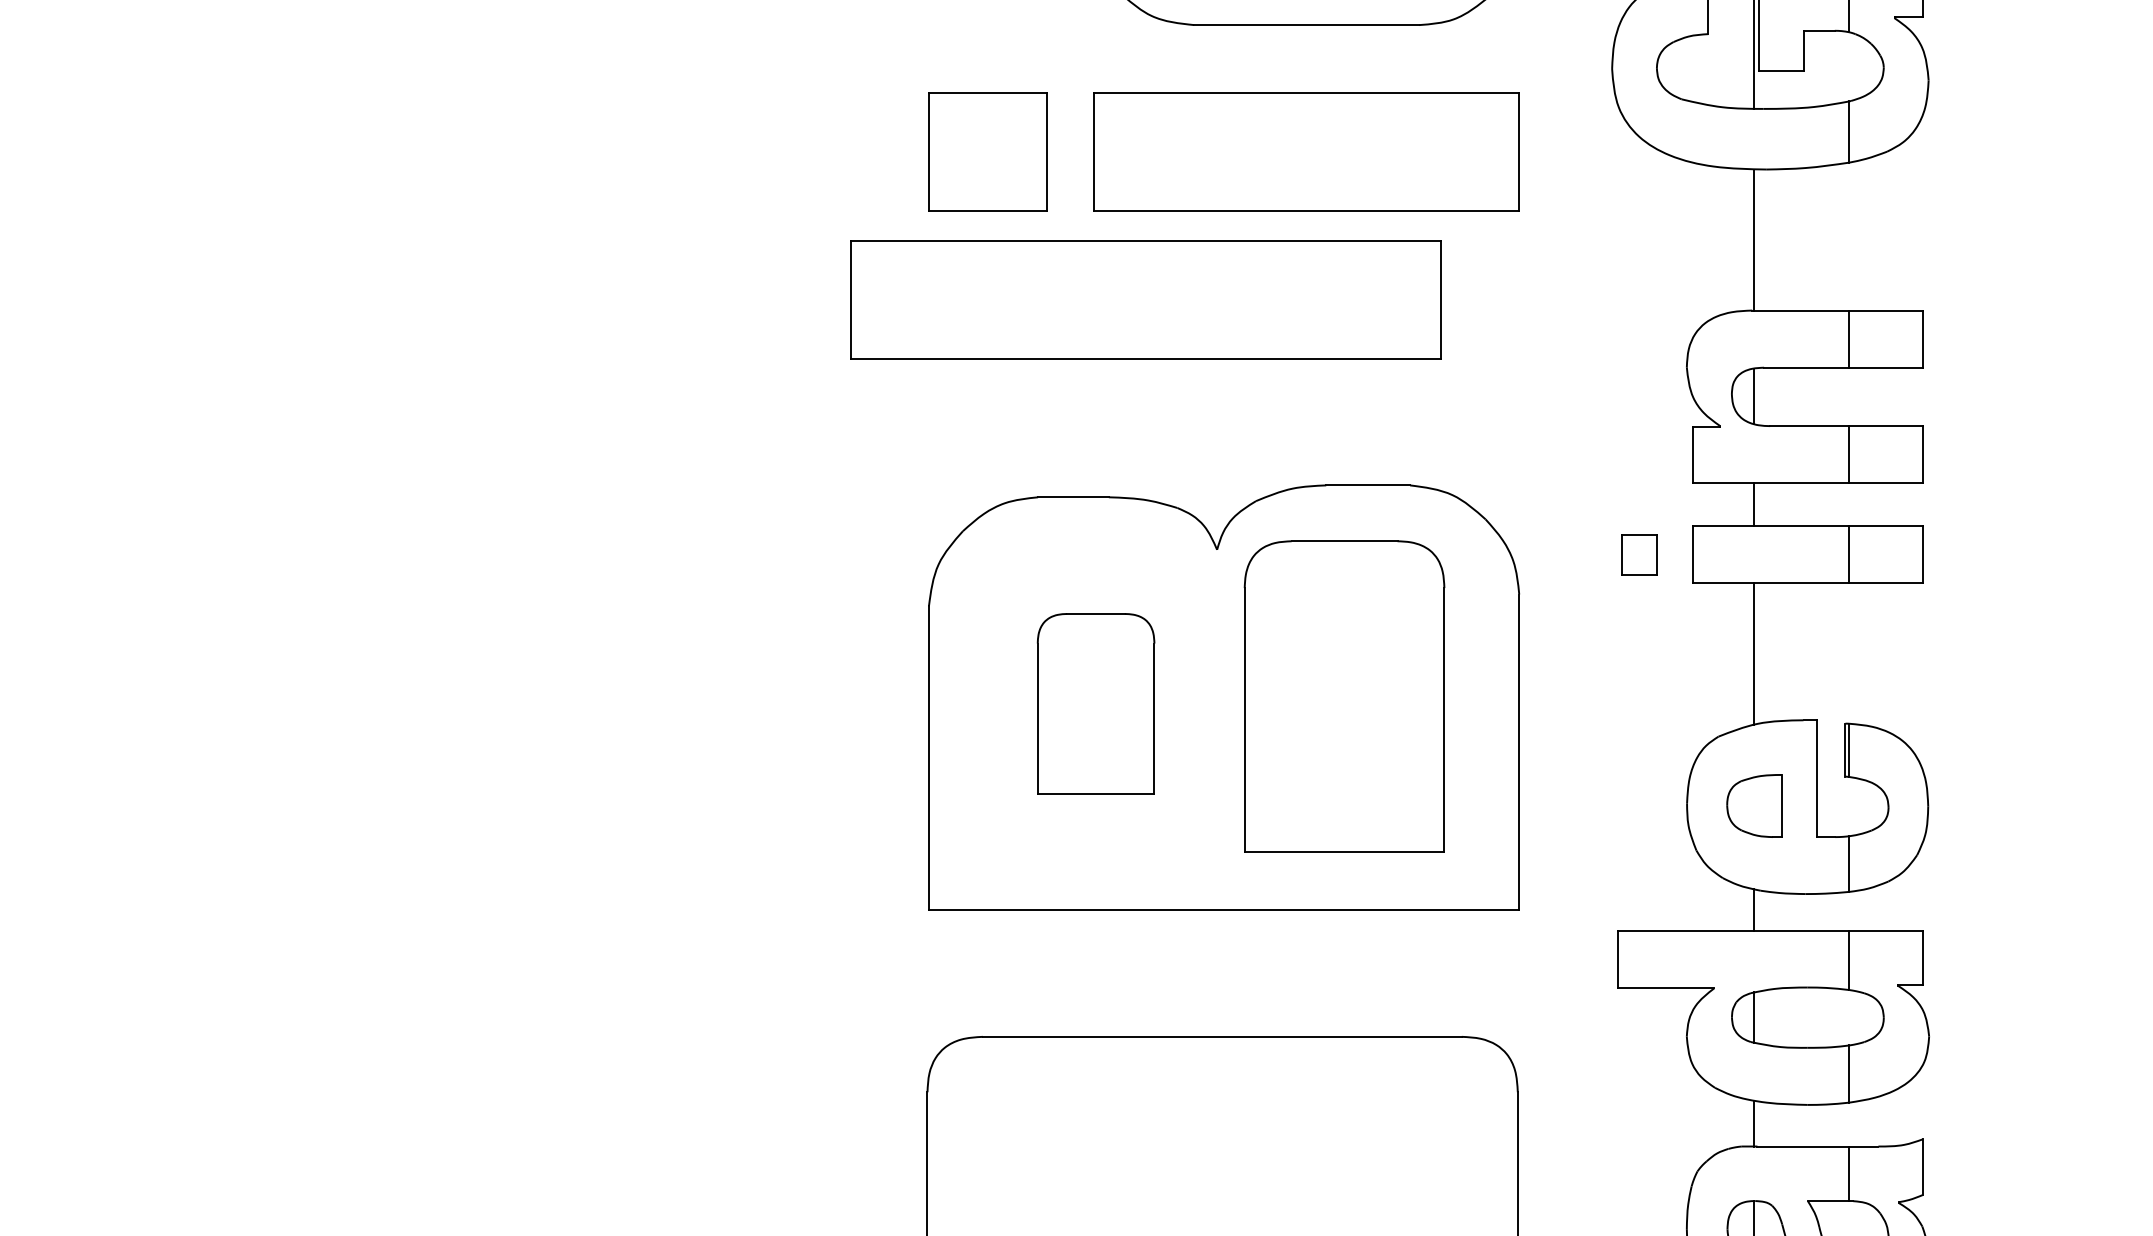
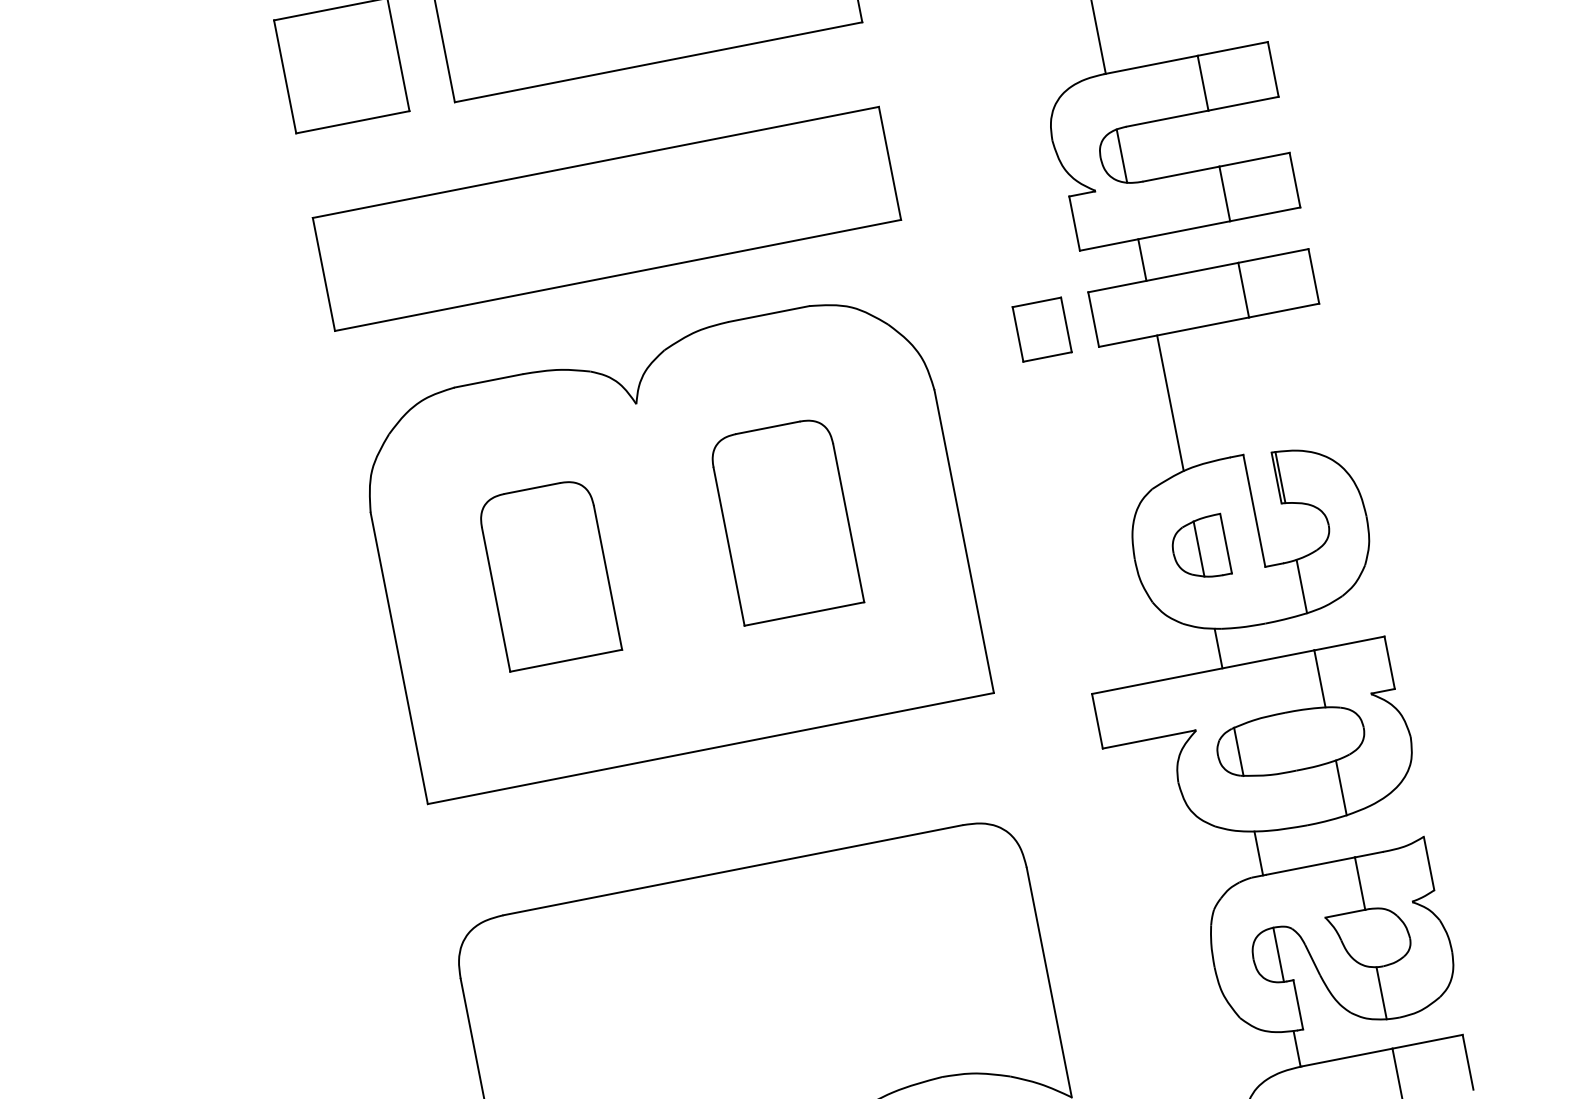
part: (1145, 299) -> (606, 218), moved
part: (1639, 554) -> (1042, 329), size x1.43
part: (1344, 696) -> (786, 520), size x0.62
line: (1753, 805) -> (1198, 548), added

